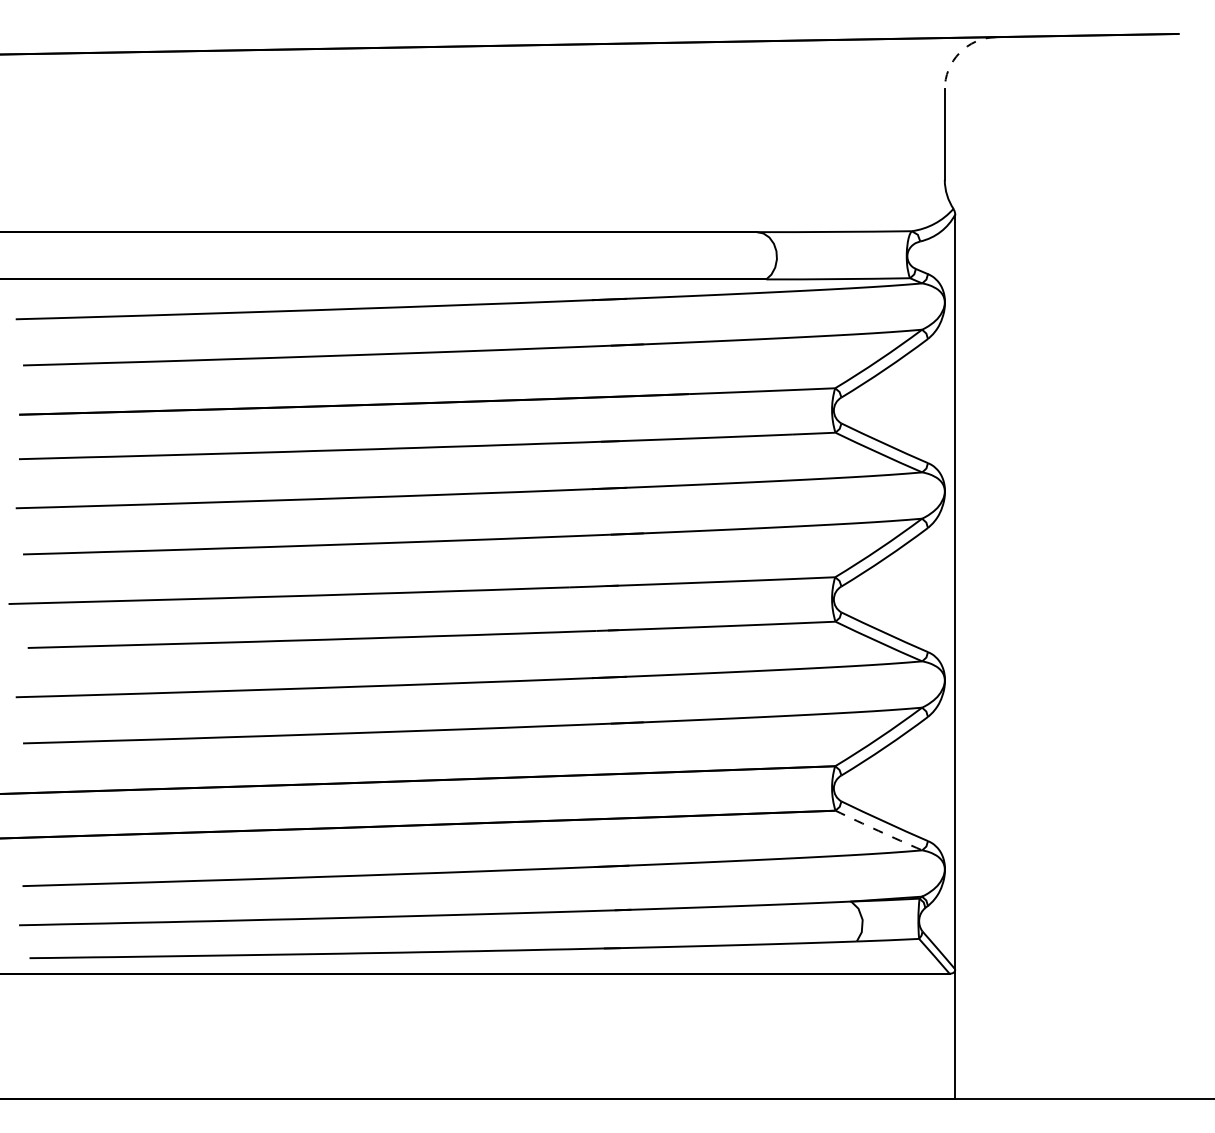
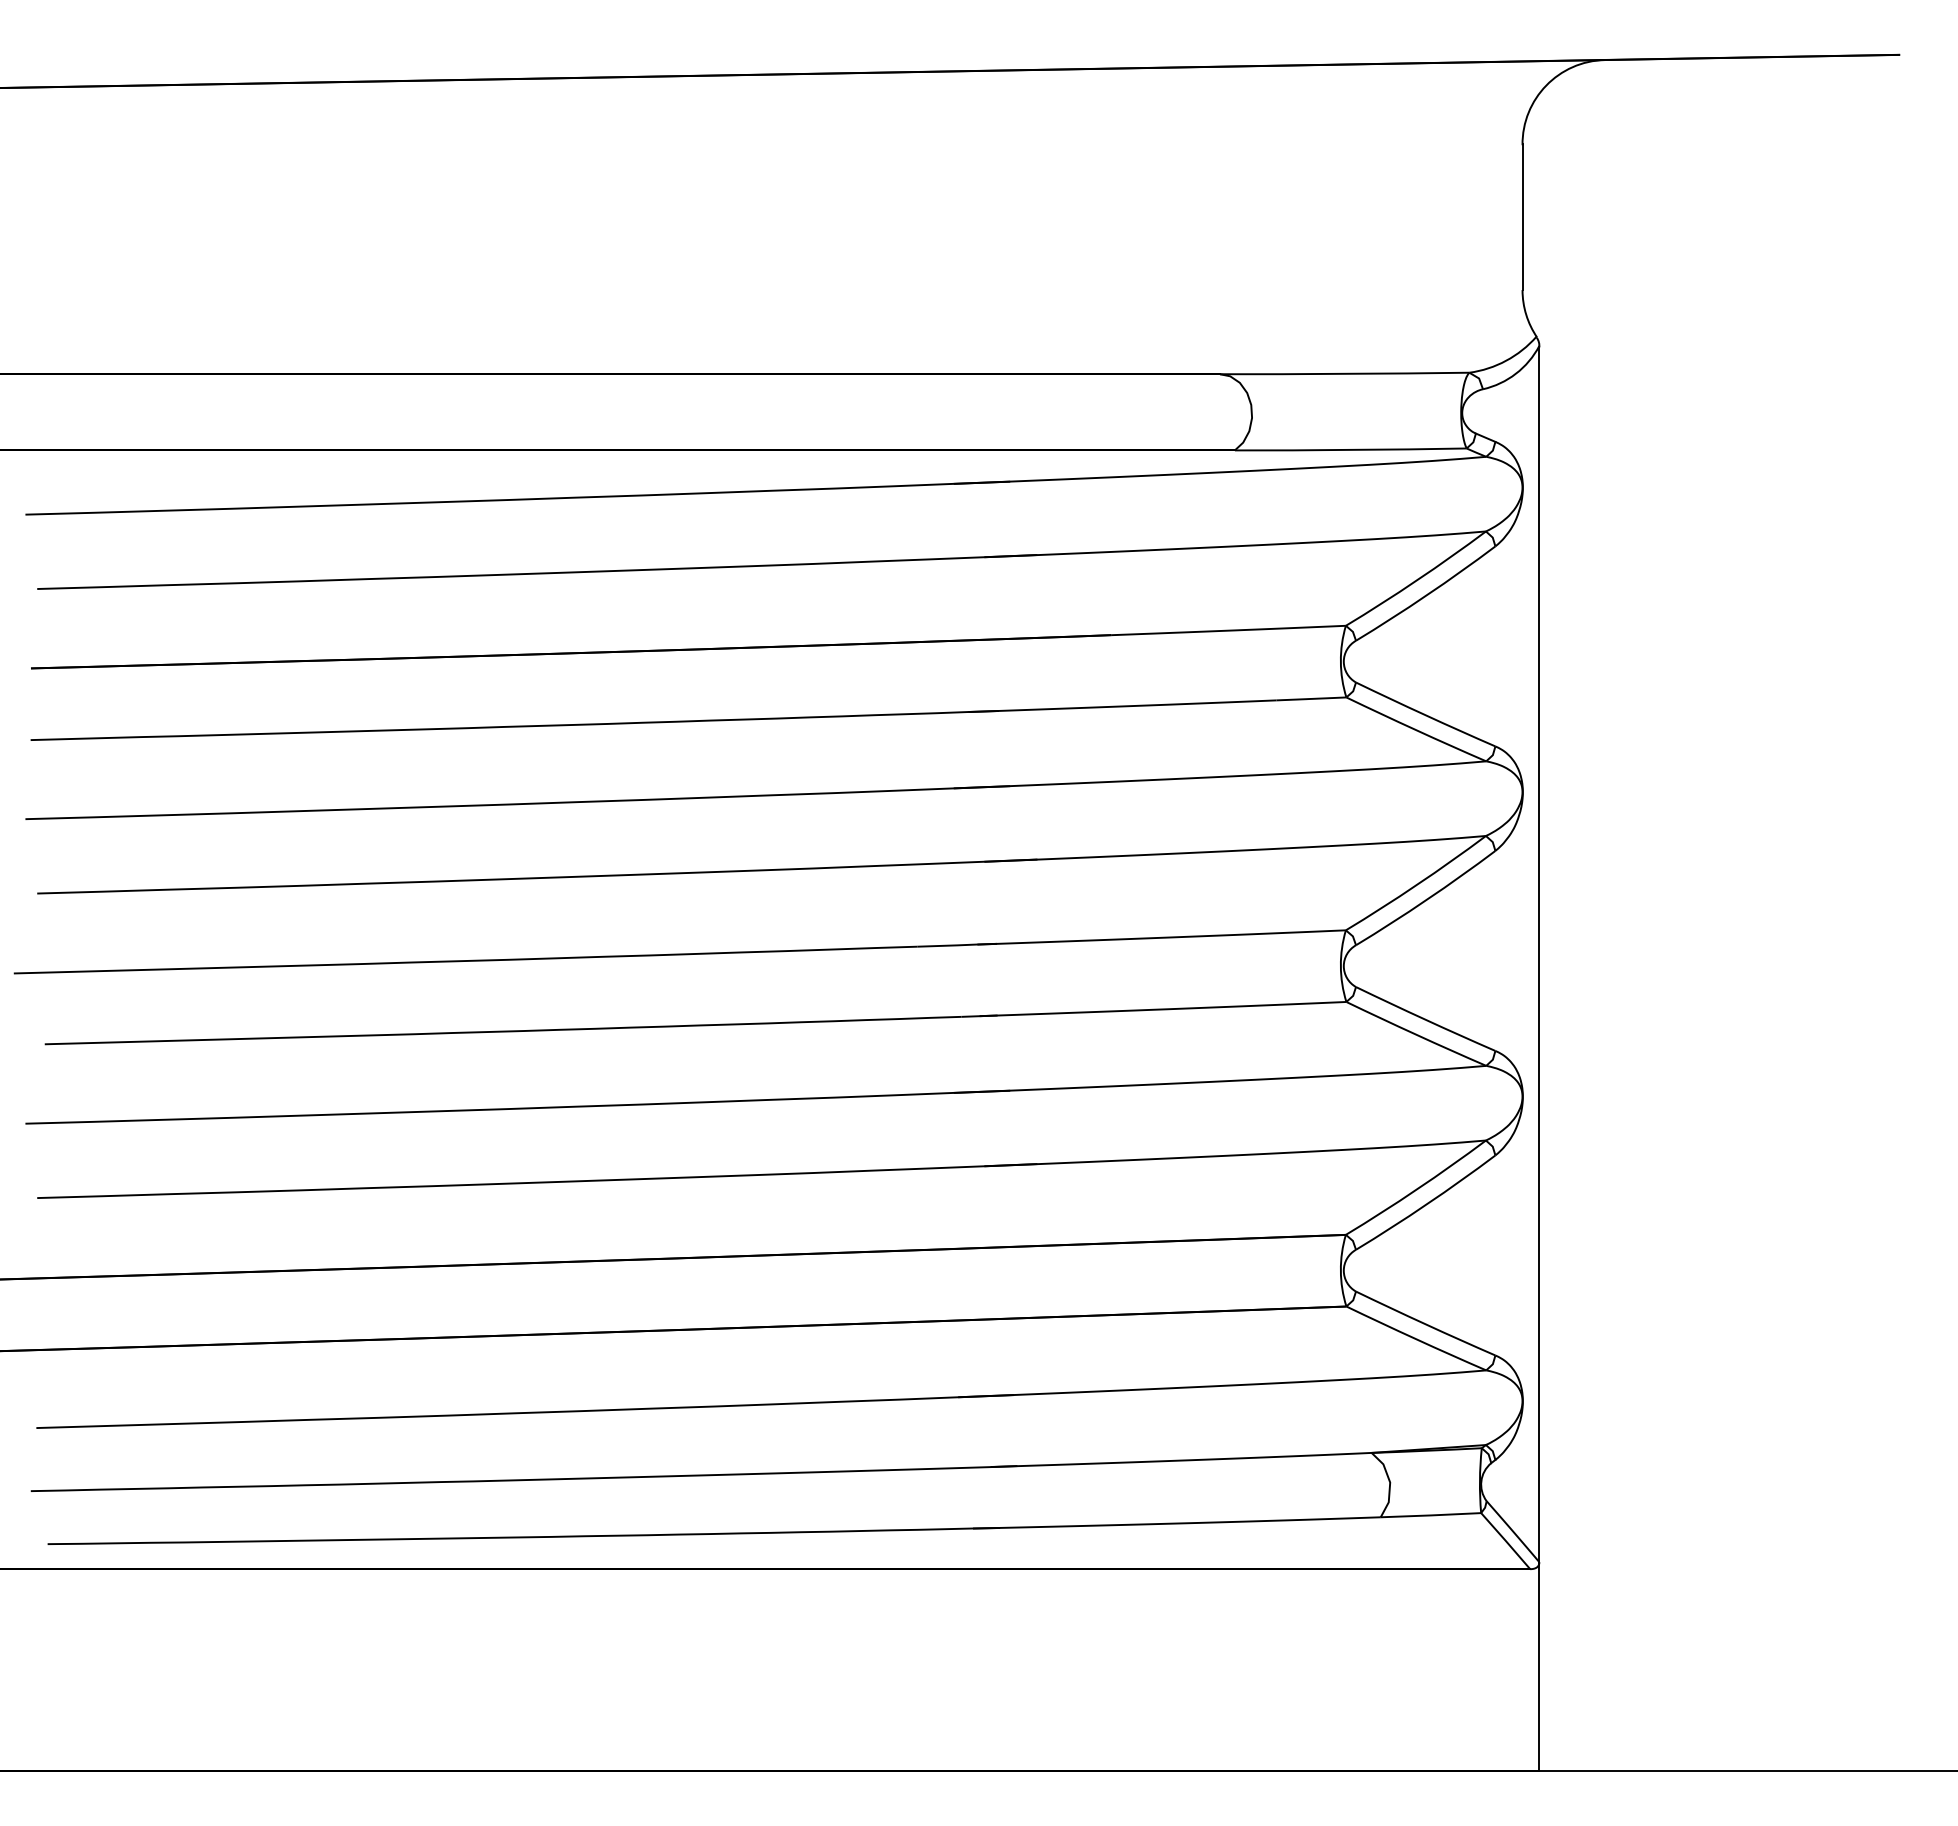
arc: (959, 53) -> (1546, 86), dashed -> solid
arc: (878, 830) -> (1415, 1338), dashed -> solid

